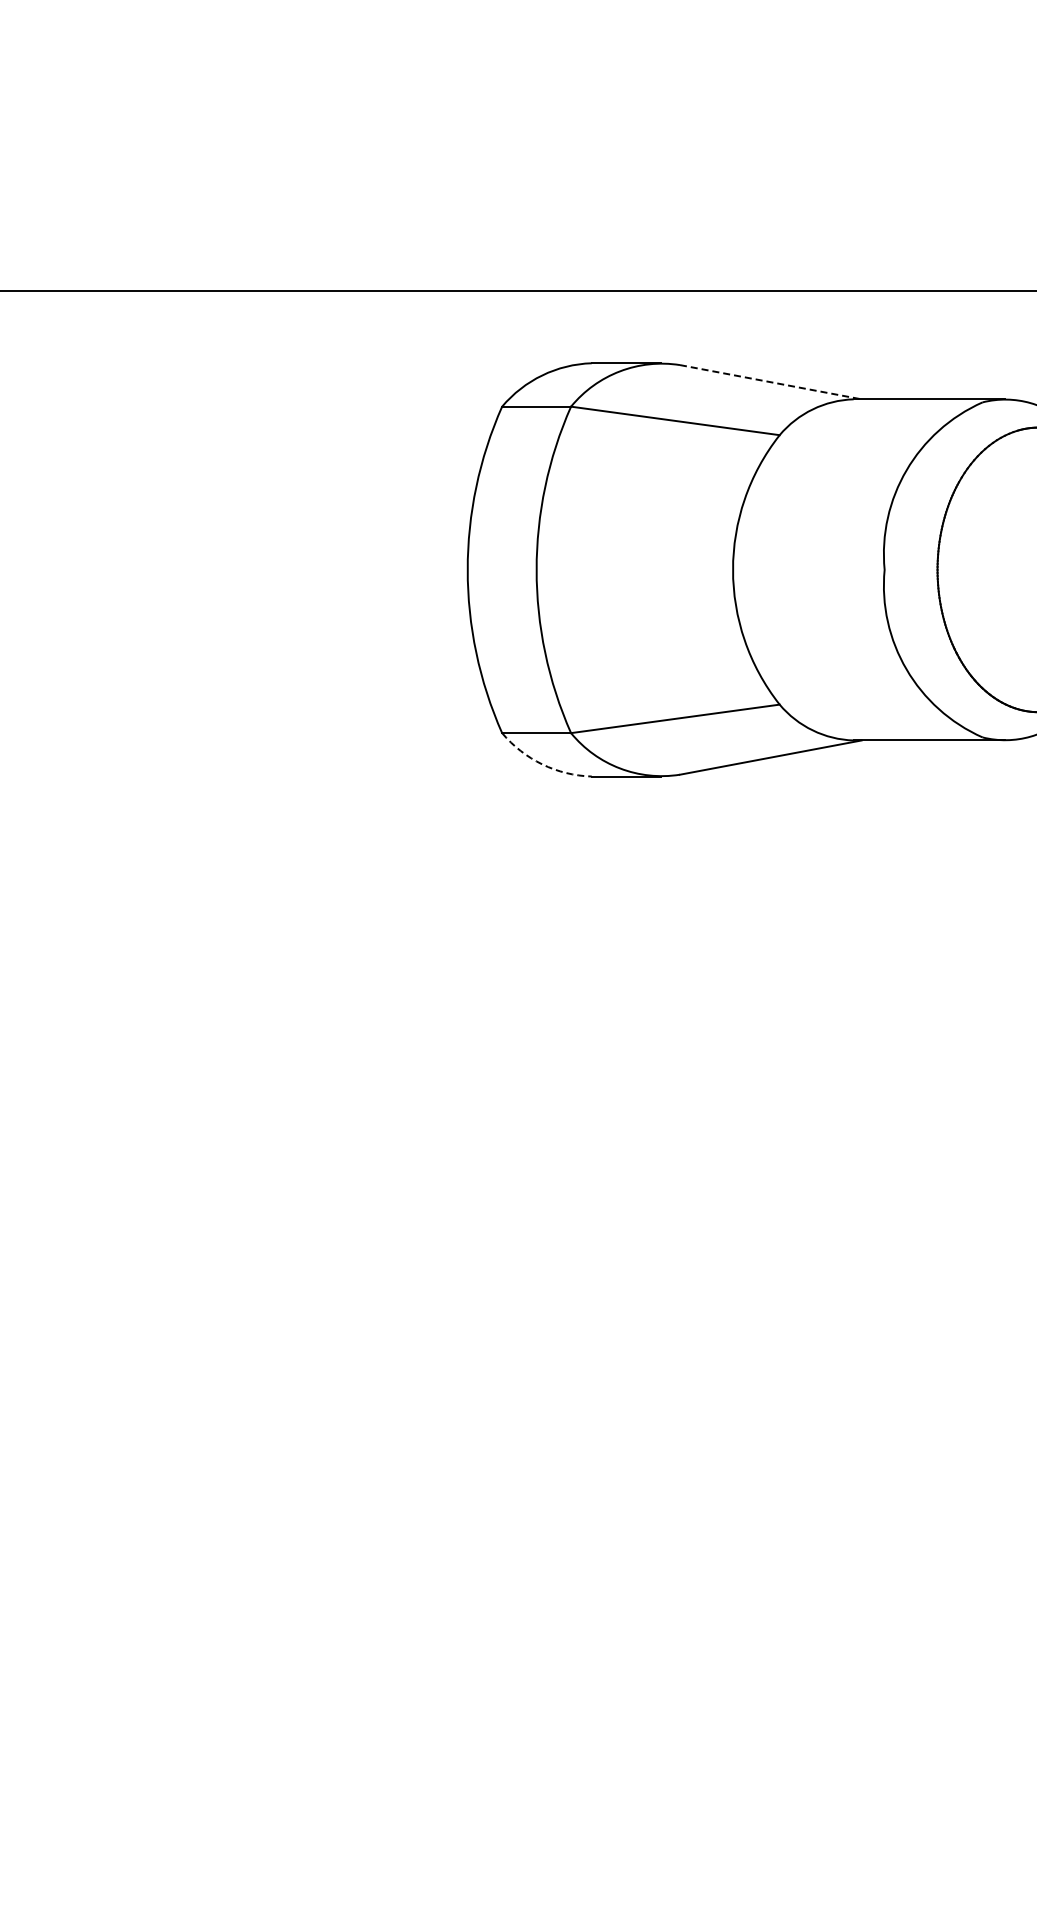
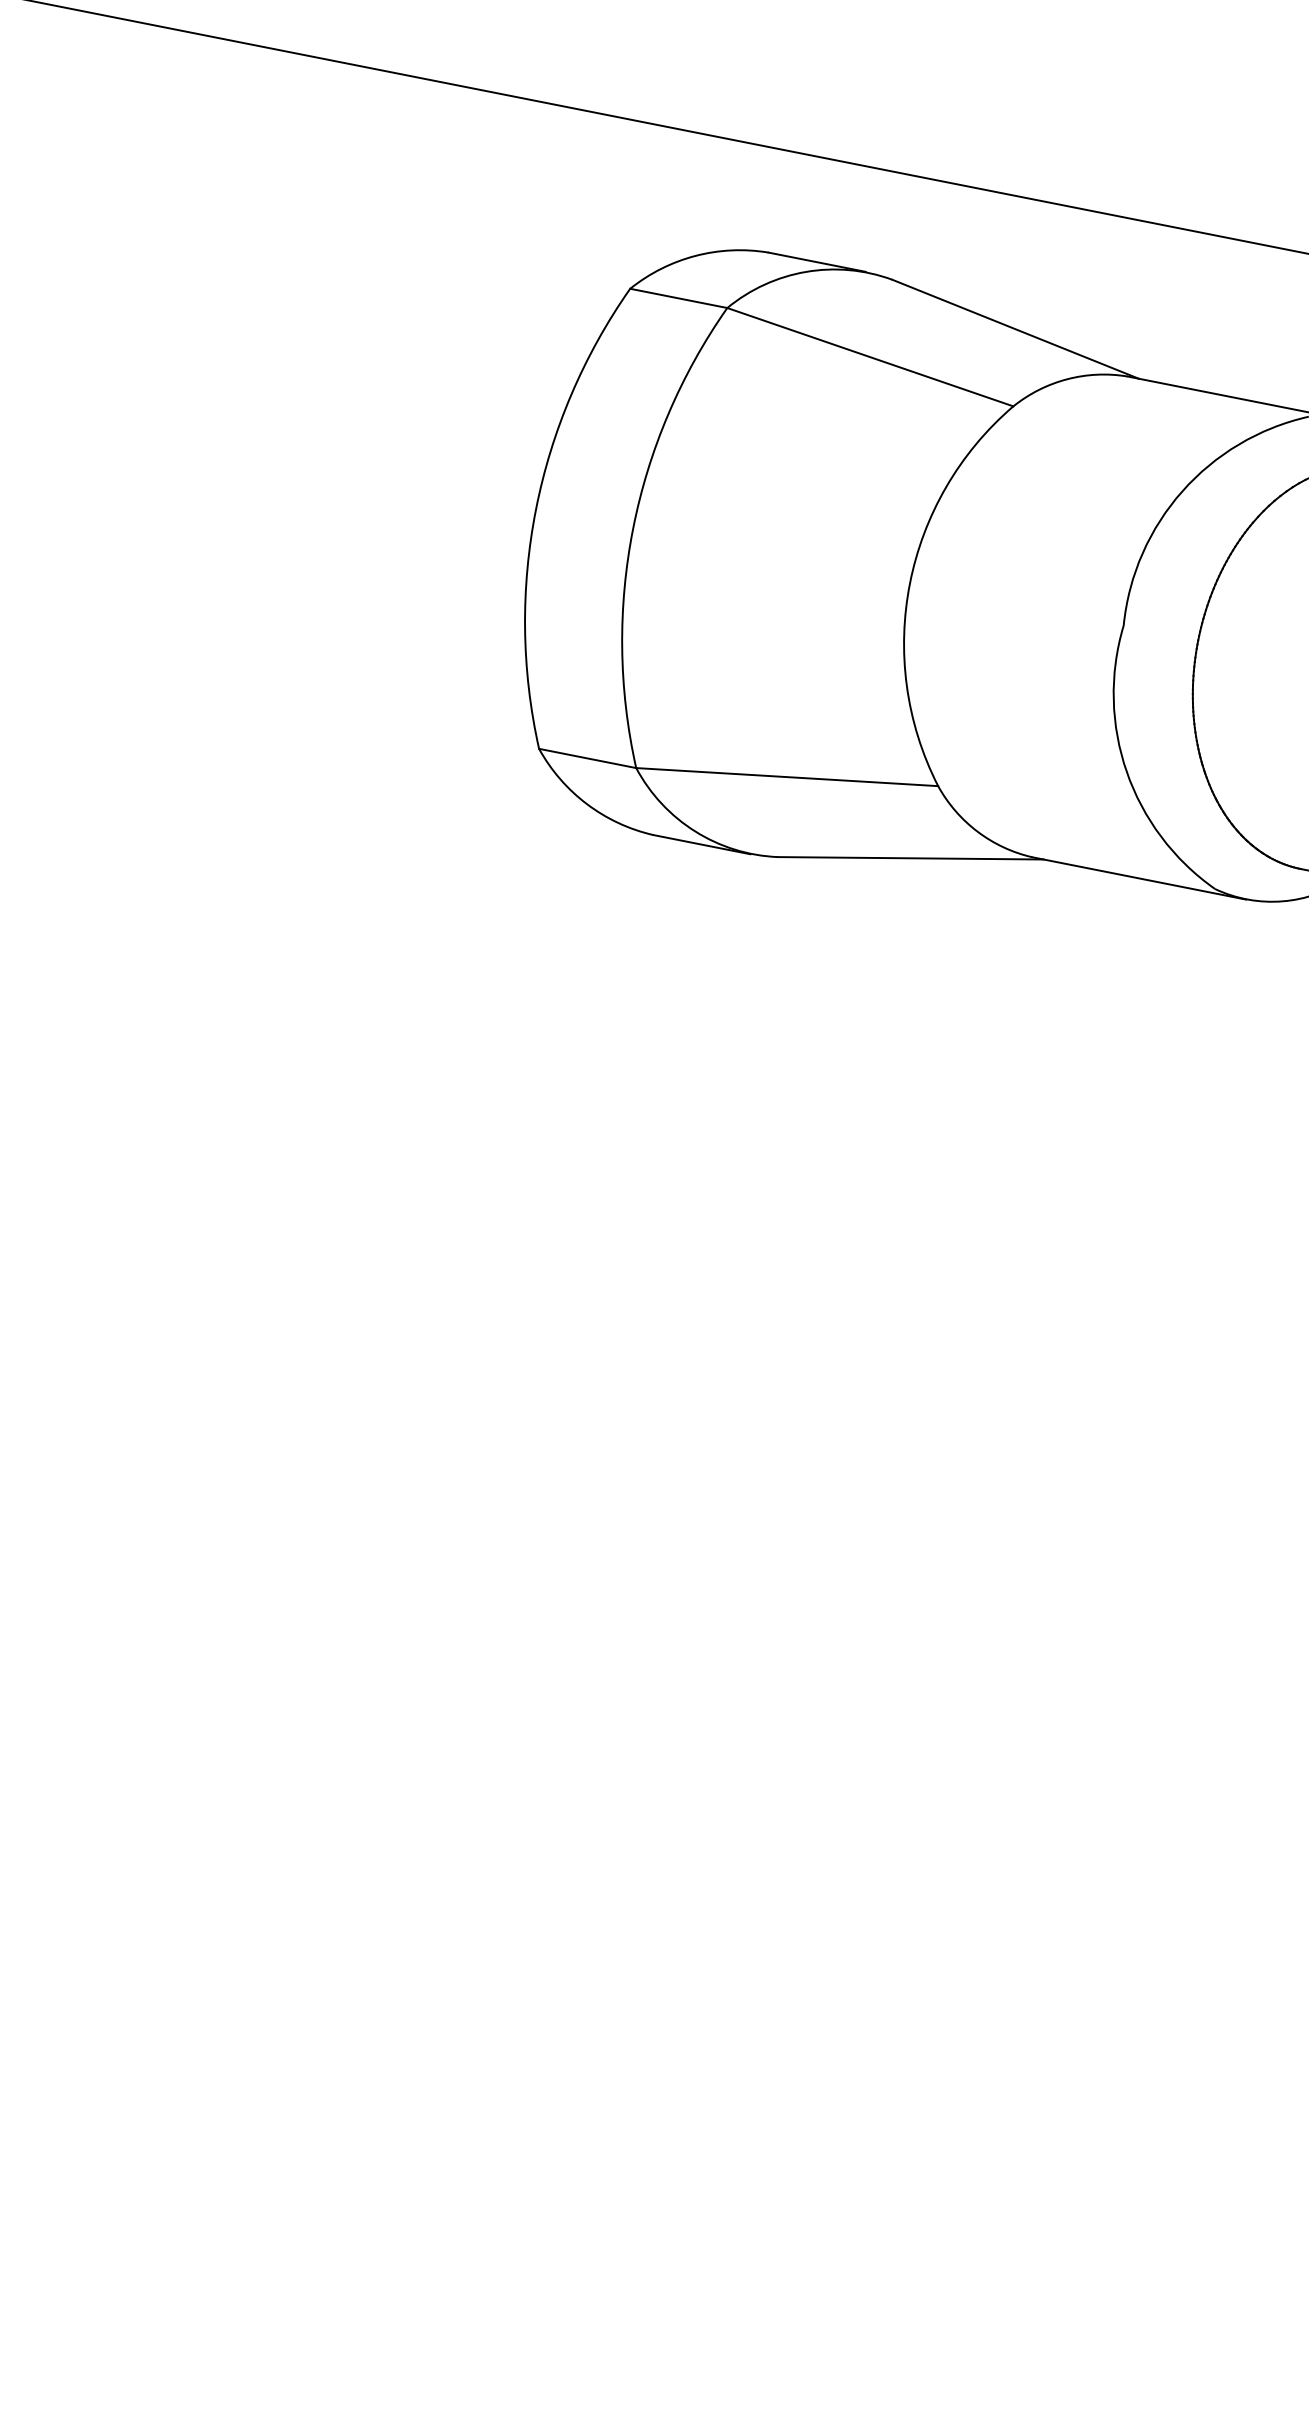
line: (771, 382) -> (1016, 329), dashed -> solid
line: (542, 764) -> (587, 804), dashed -> solid

